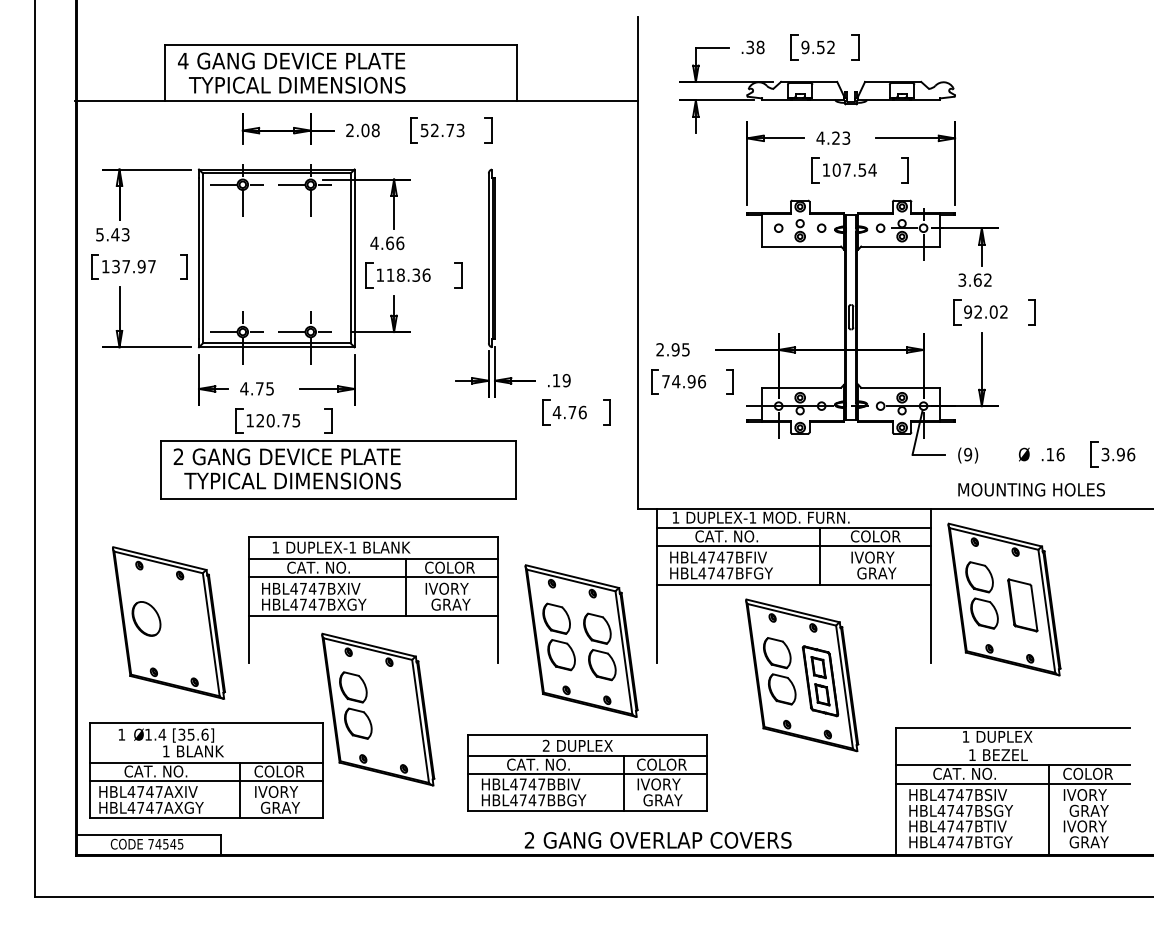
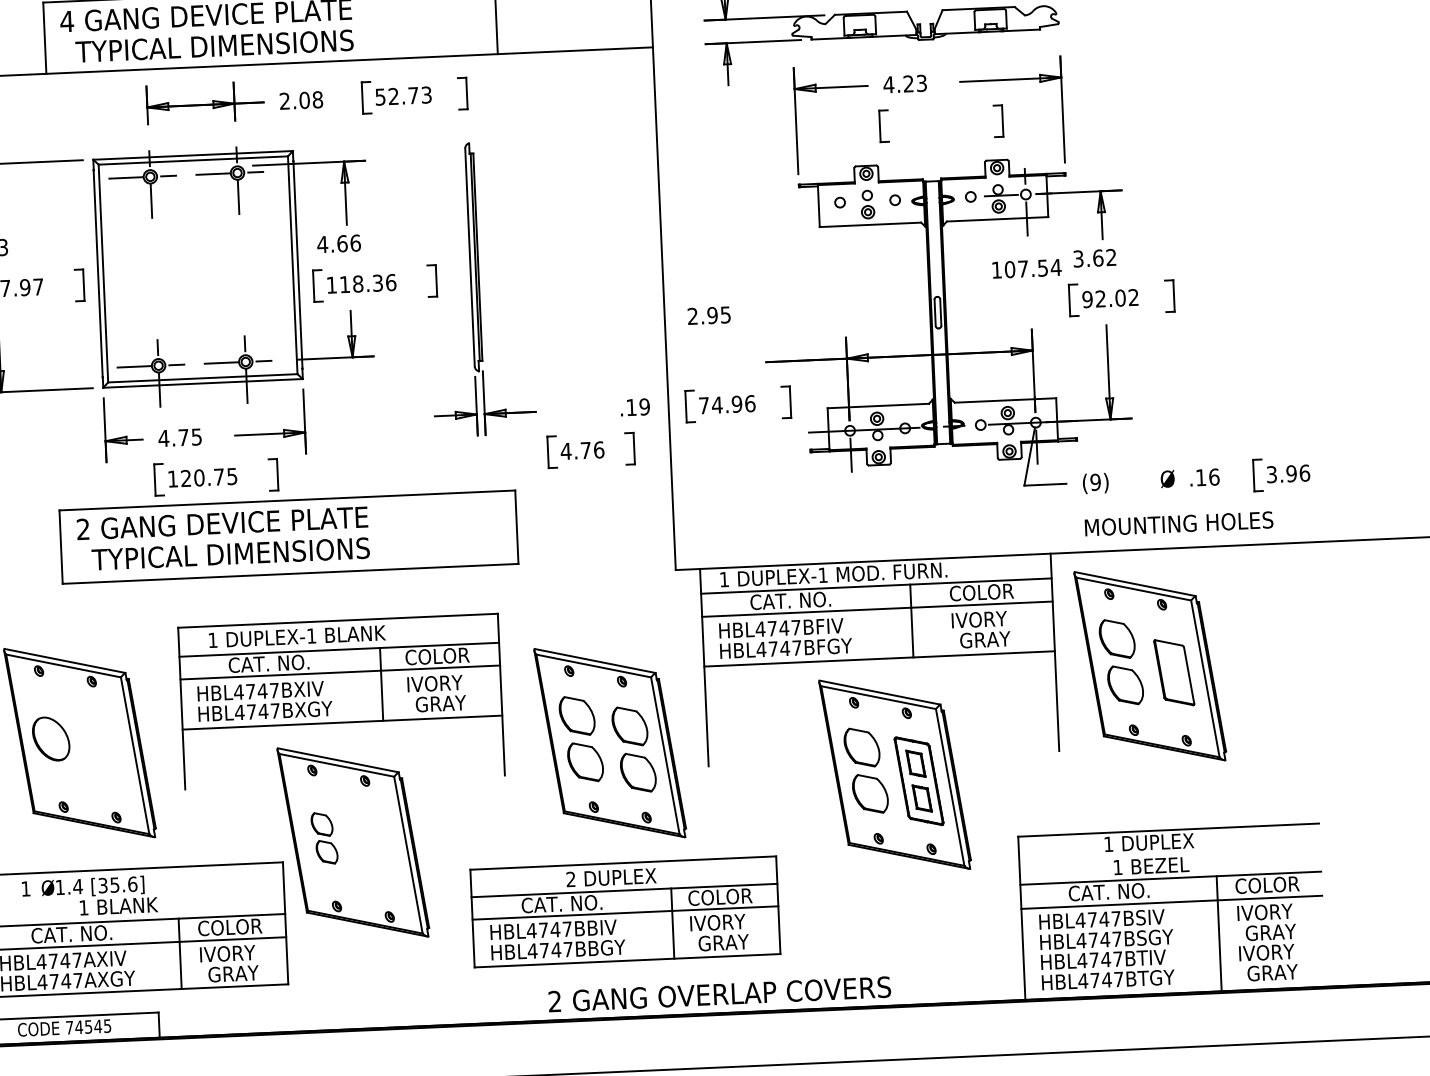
text: (849, 169) -> (1026, 268), moved
text: (672, 349) -> (708, 315), moved
text: (559, 380) -> (635, 407), moved
part: (355, 705) -> (324, 838), size x0.6

